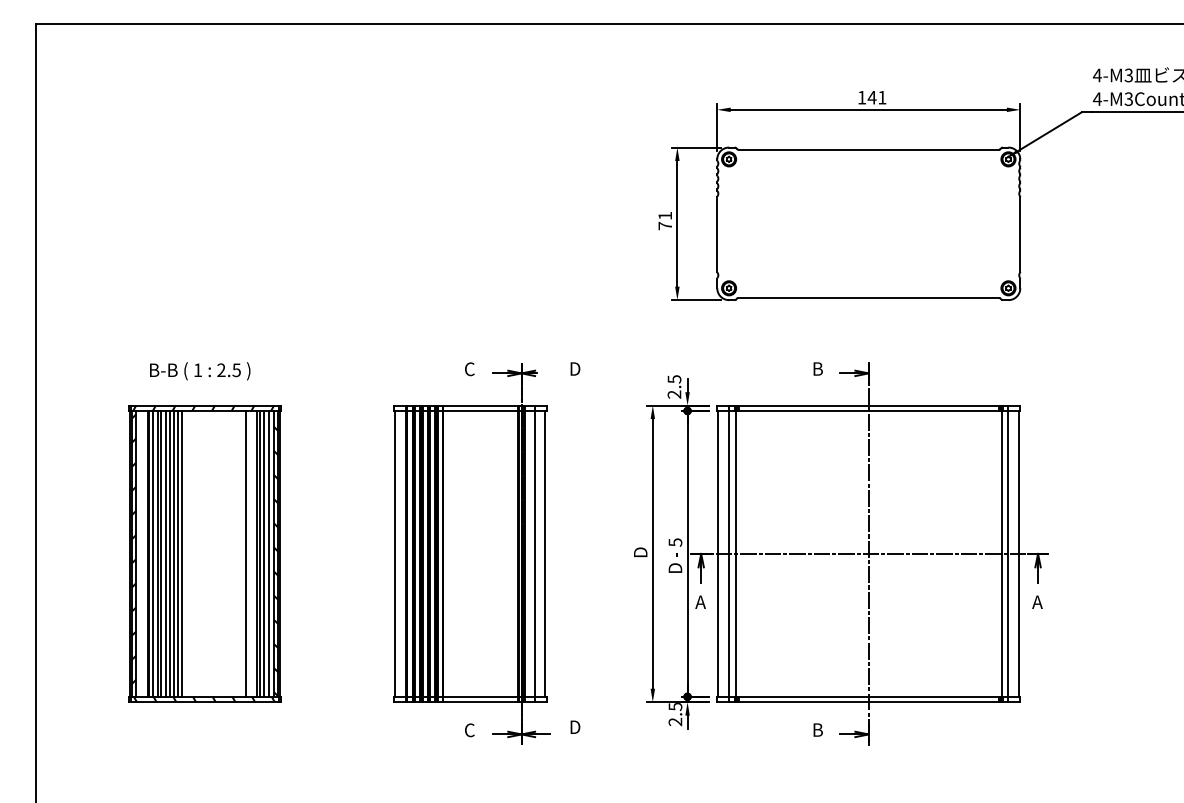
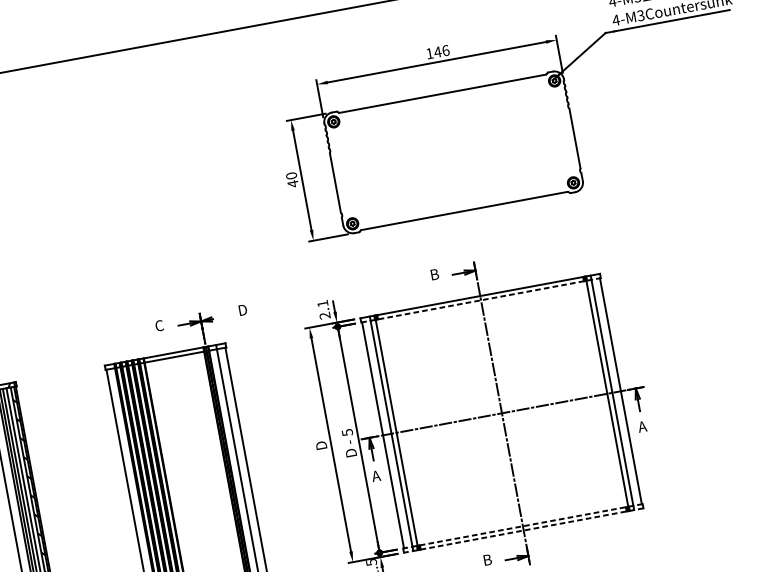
text: (882, 97) -> (445, 50), 141 -> 146
text: (665, 220) -> (292, 179), 71 -> 40
text: (674, 379) -> (322, 303), 2.5 -> 2.1
line: (868, 410) -> (480, 299), solid -> dashed
line: (868, 696) -> (522, 526), solid -> dashed
line: (868, 702) -> (523, 530), solid -> dashed

